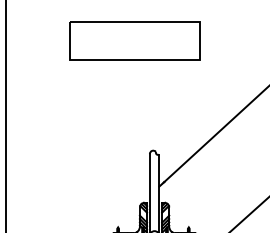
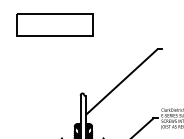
part: (134, 40) -> (54, 24), moved

